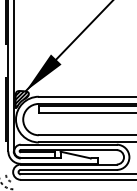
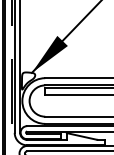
hatch: (21, 99) -> (27, 80), removed

